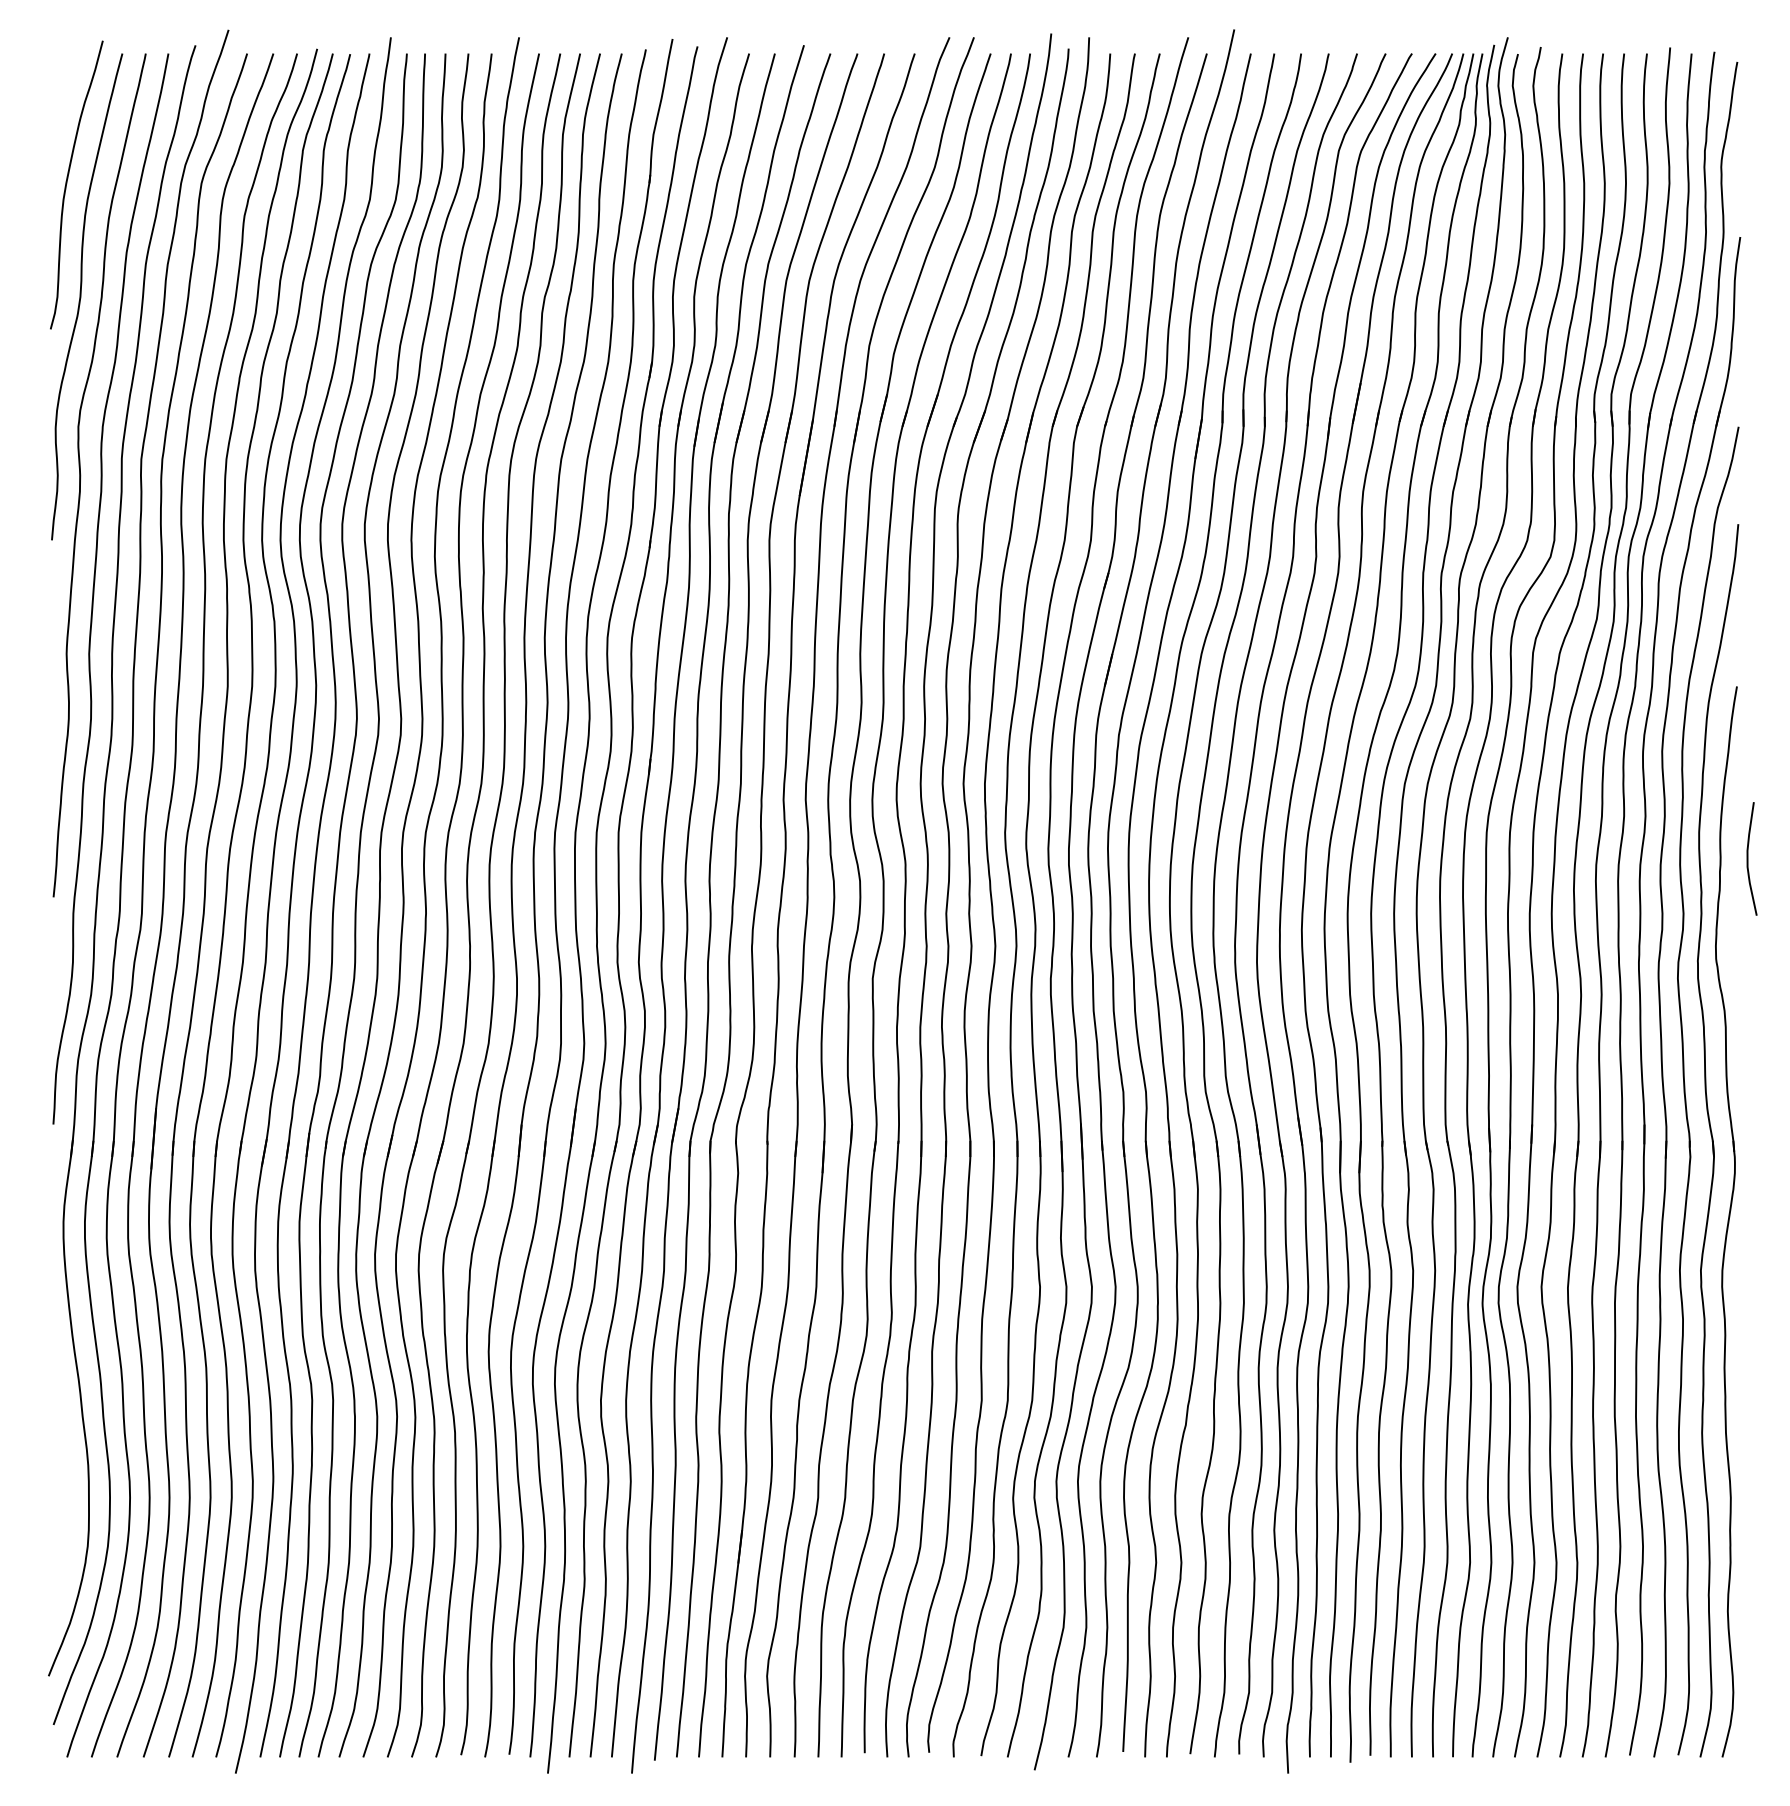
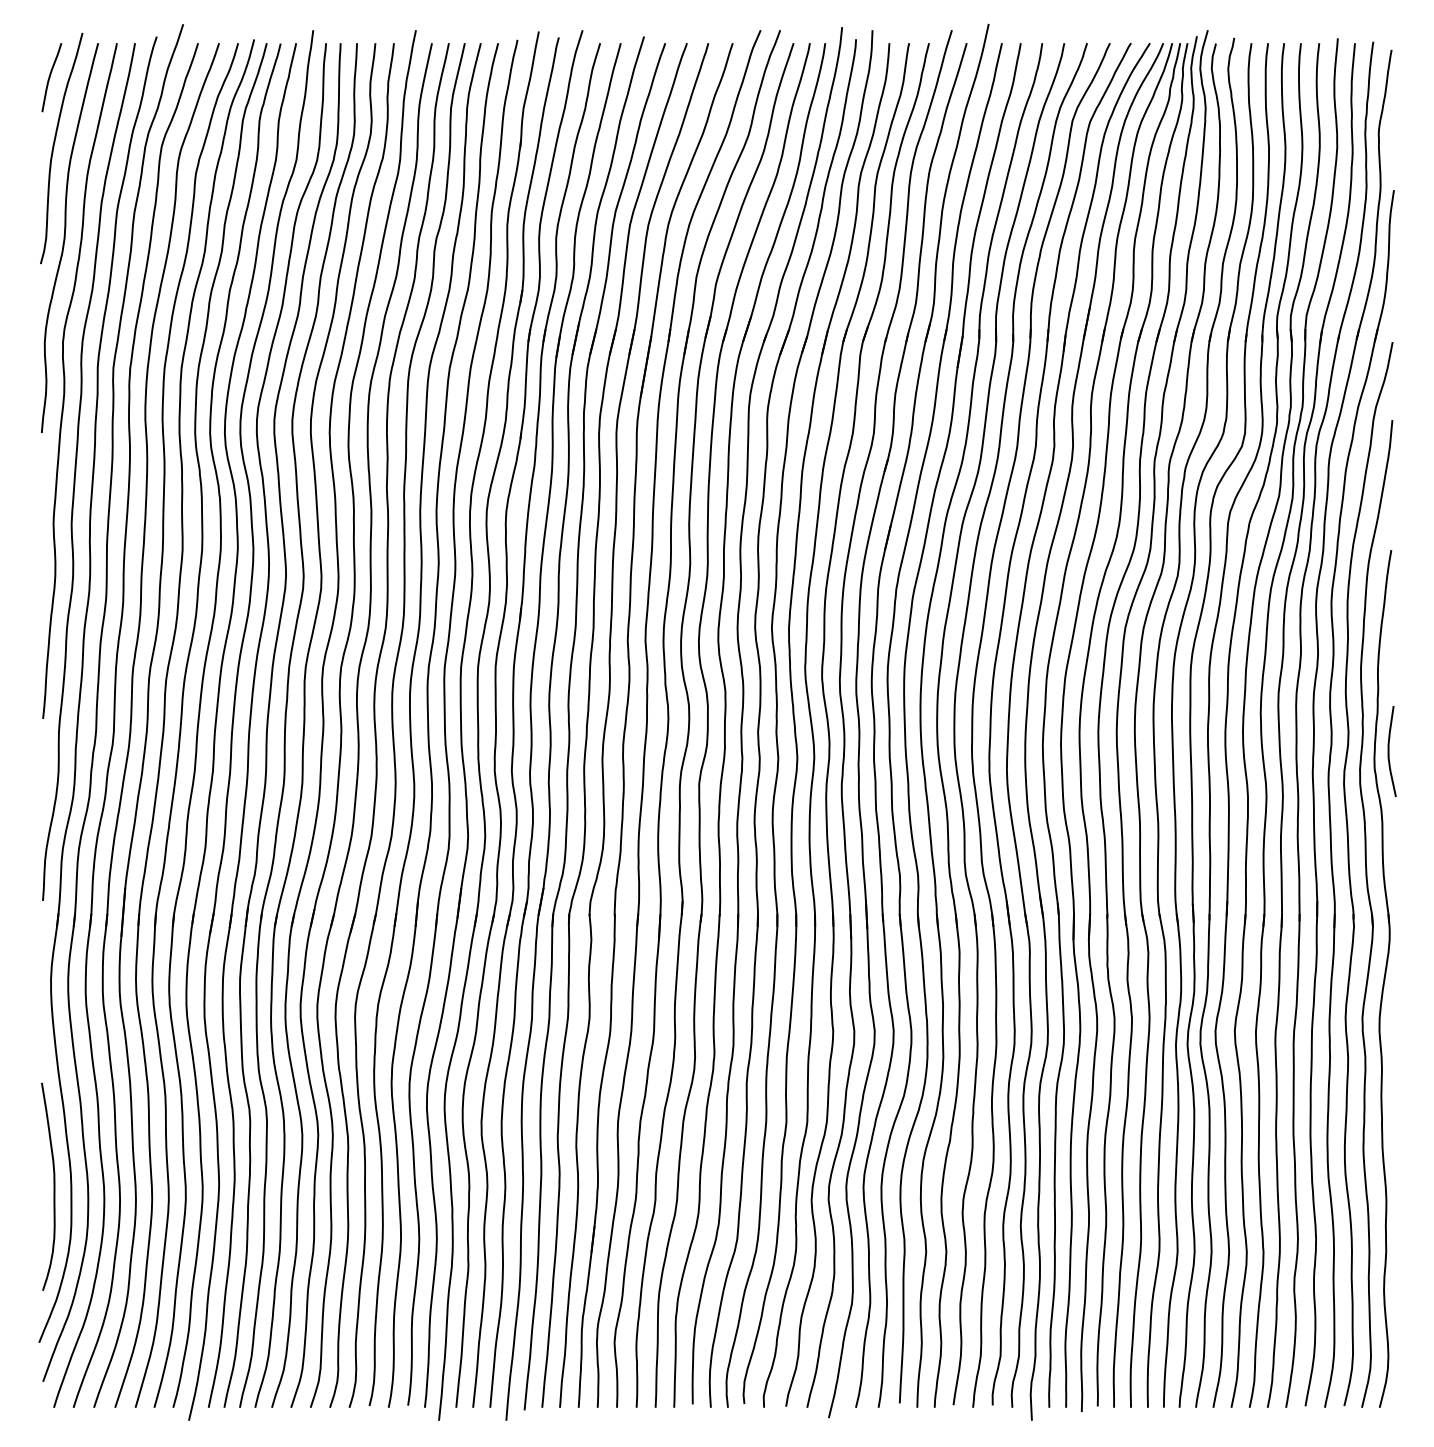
curve: (62, 96) -> (50, 77), added
curve: (1748, 858) -> (1389, 751), moved
curve: (66, 1481) -> (53, 1186), added

